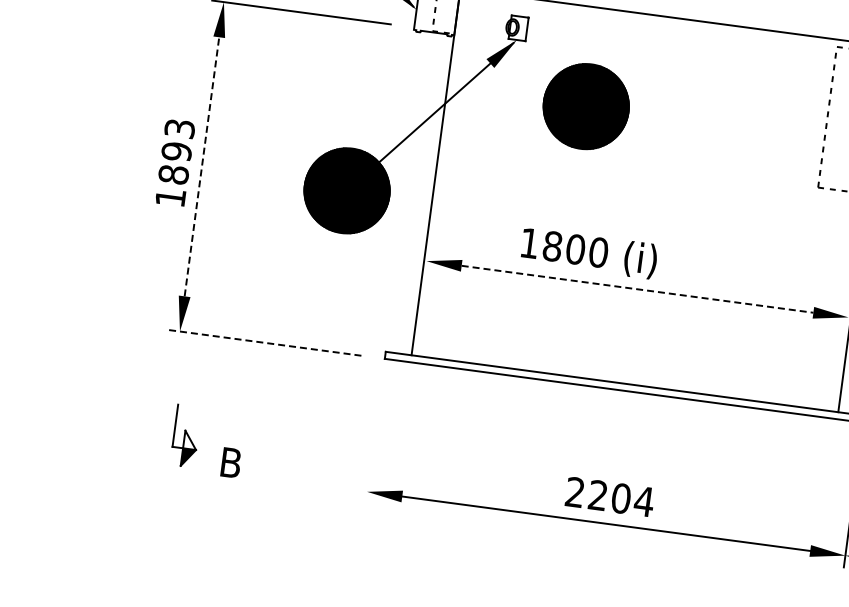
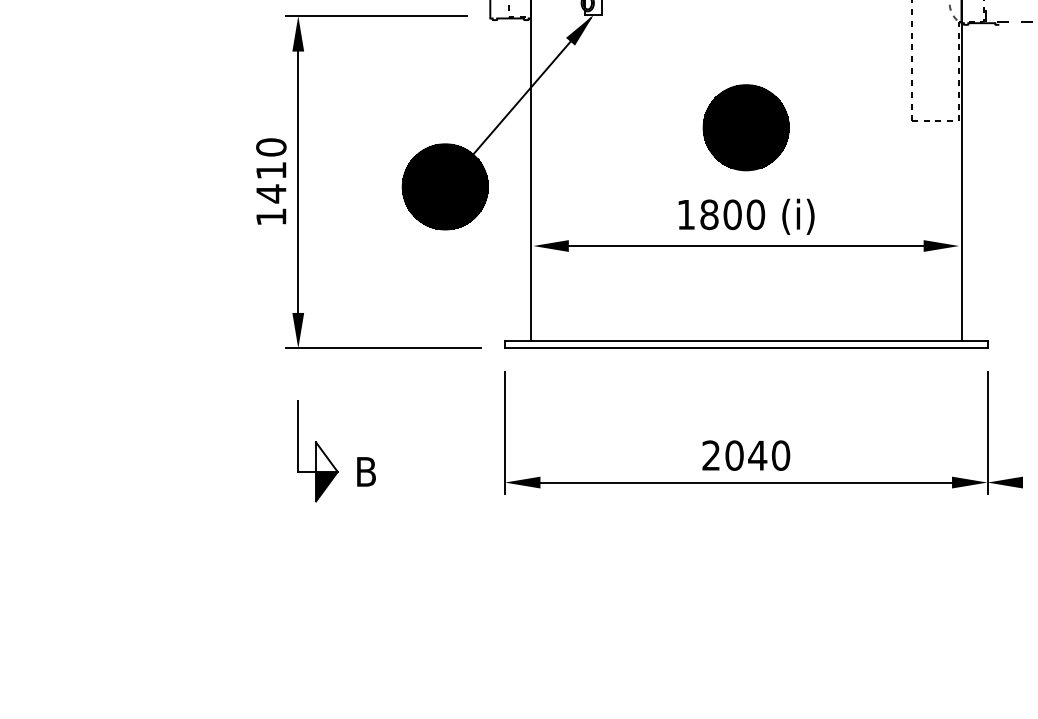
part: (585, 106) -> (745, 127), moved
text: (176, 151) -> (271, 170), 1893 -> 1410
line: (202, 167) -> (298, 182), dashed -> solid
text: (589, 253) -> (746, 216), moved
line: (637, 289) -> (746, 246), dashed -> solid
line: (264, 342) -> (383, 348), dashed -> solid
part: (185, 436) -> (317, 451), size x1.67
line: (373, 443) -> (504, 433), added
text: (620, 498) -> (757, 455), 2204 -> 2040

